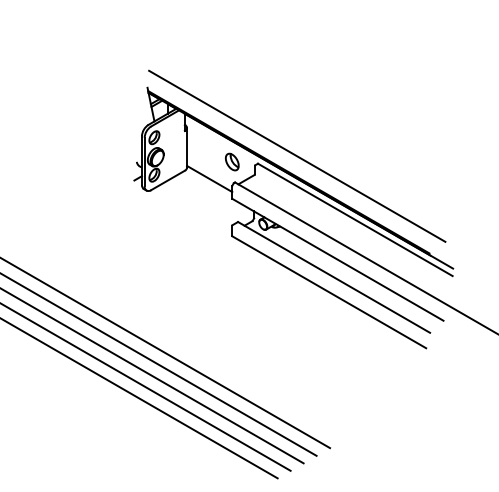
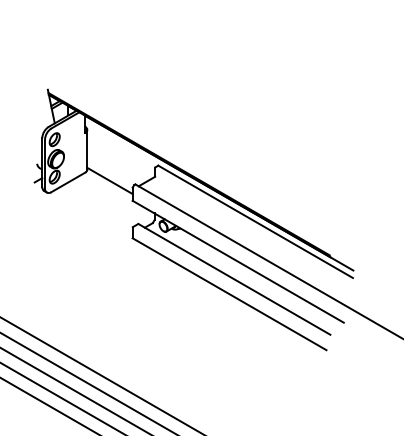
line: (297, 155) -> (197, 157), removed
part: (231, 161) -> (131, 163), removed

